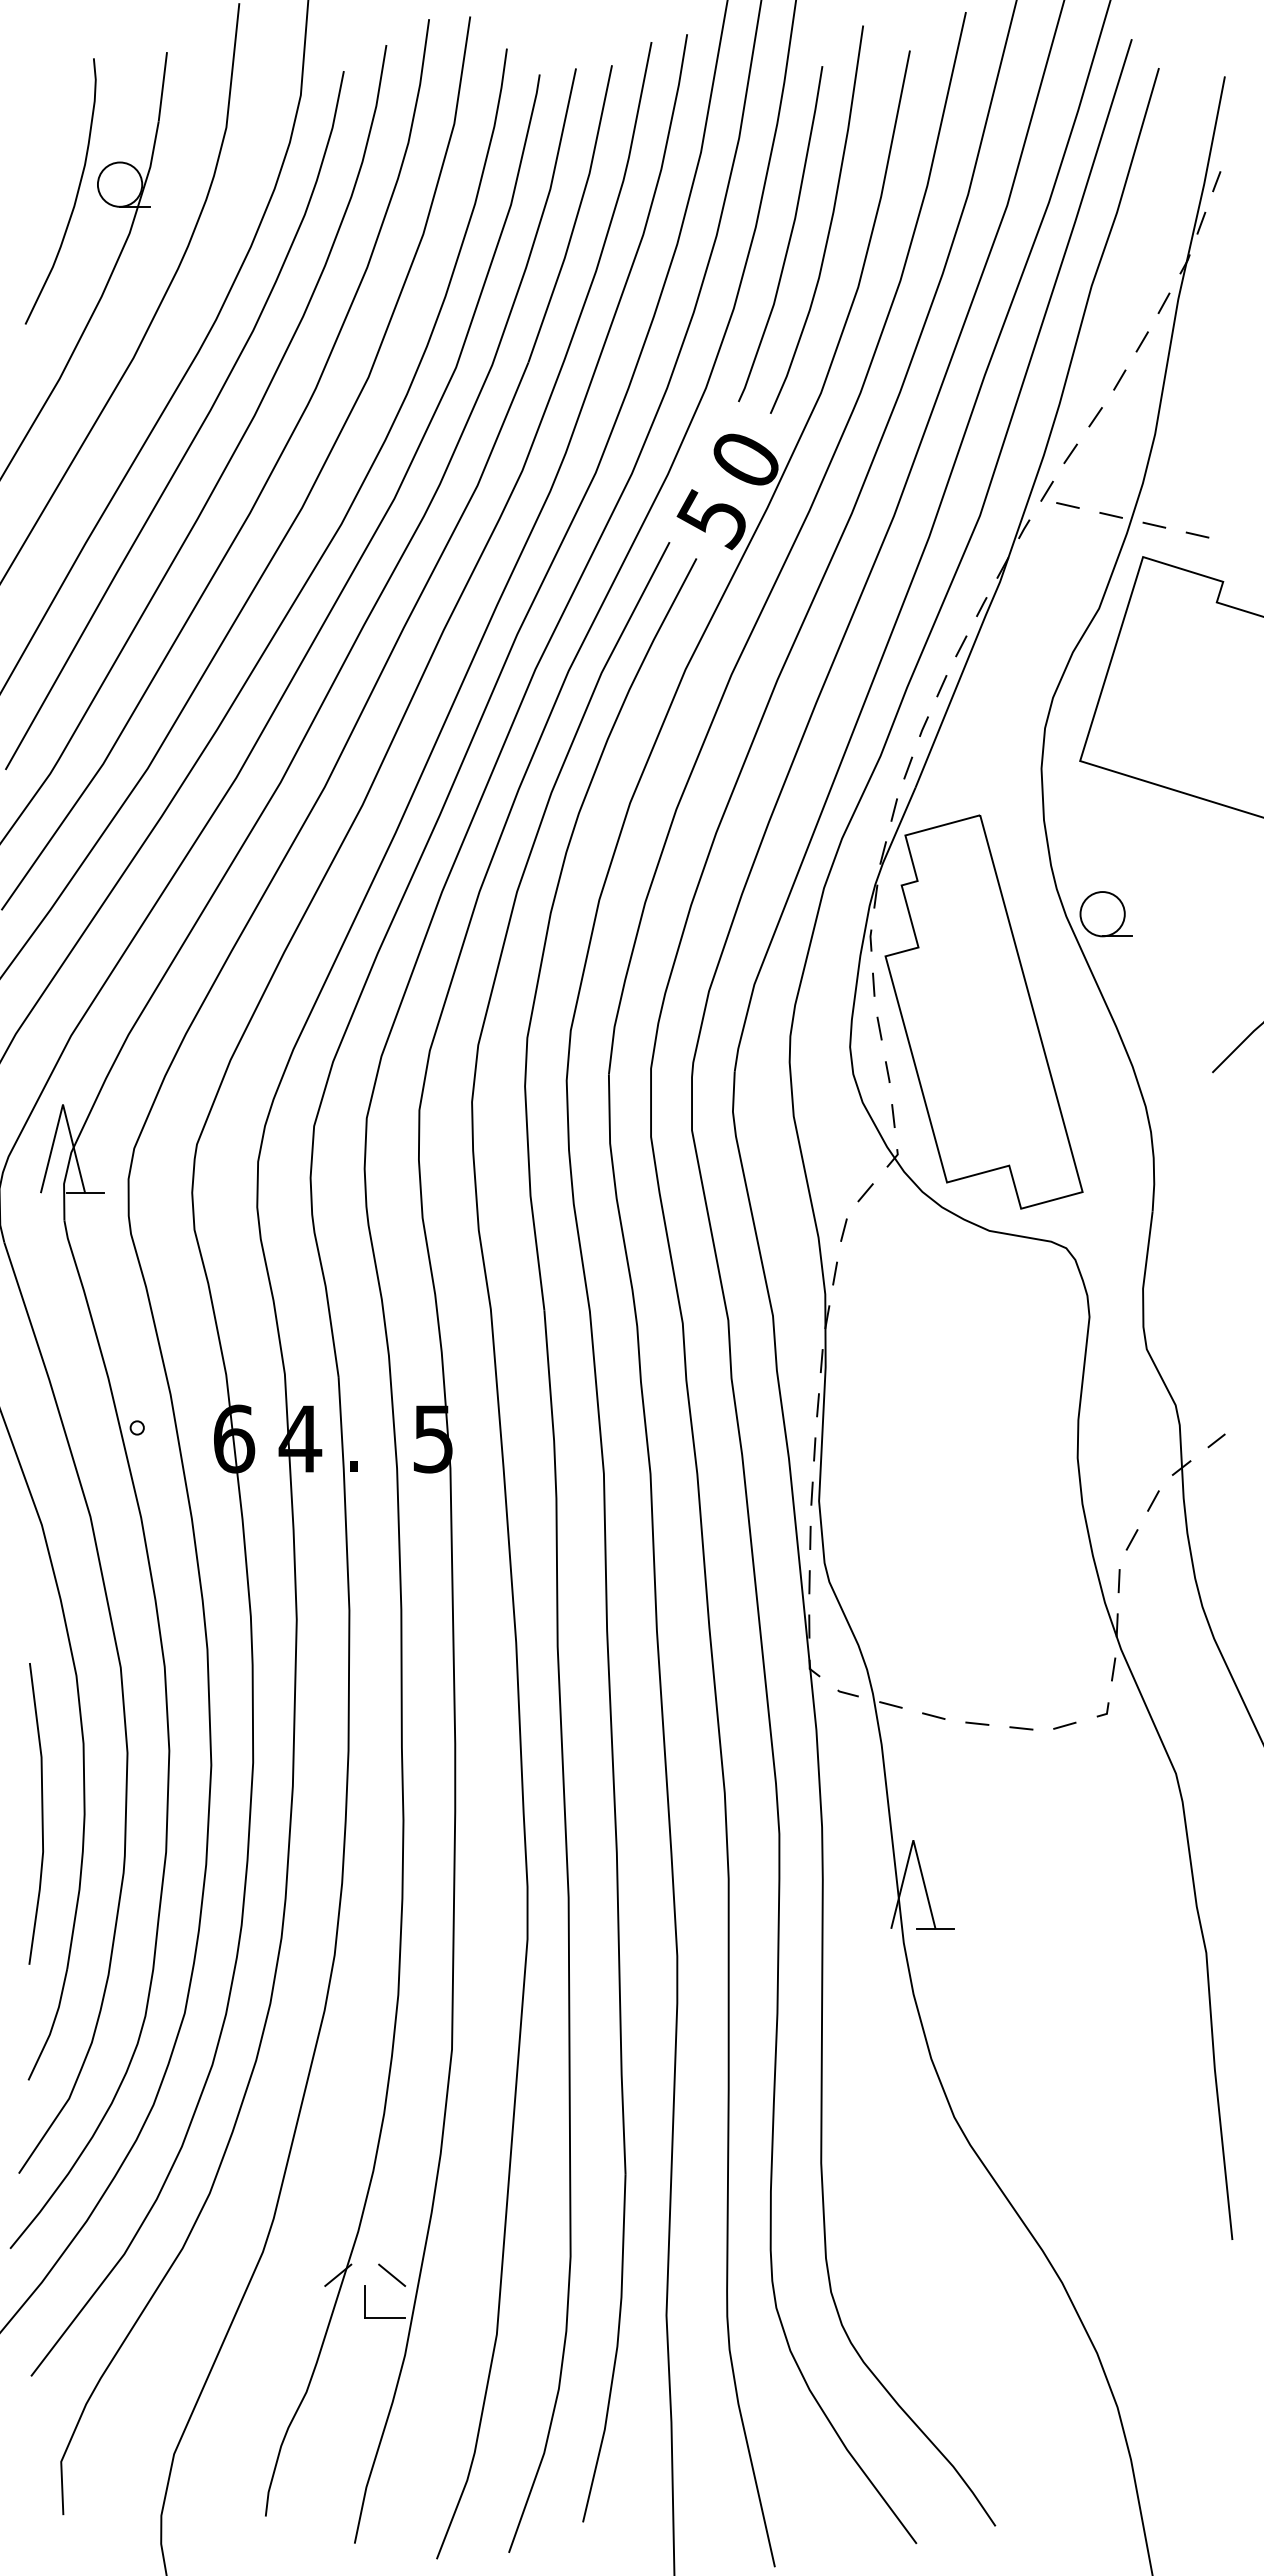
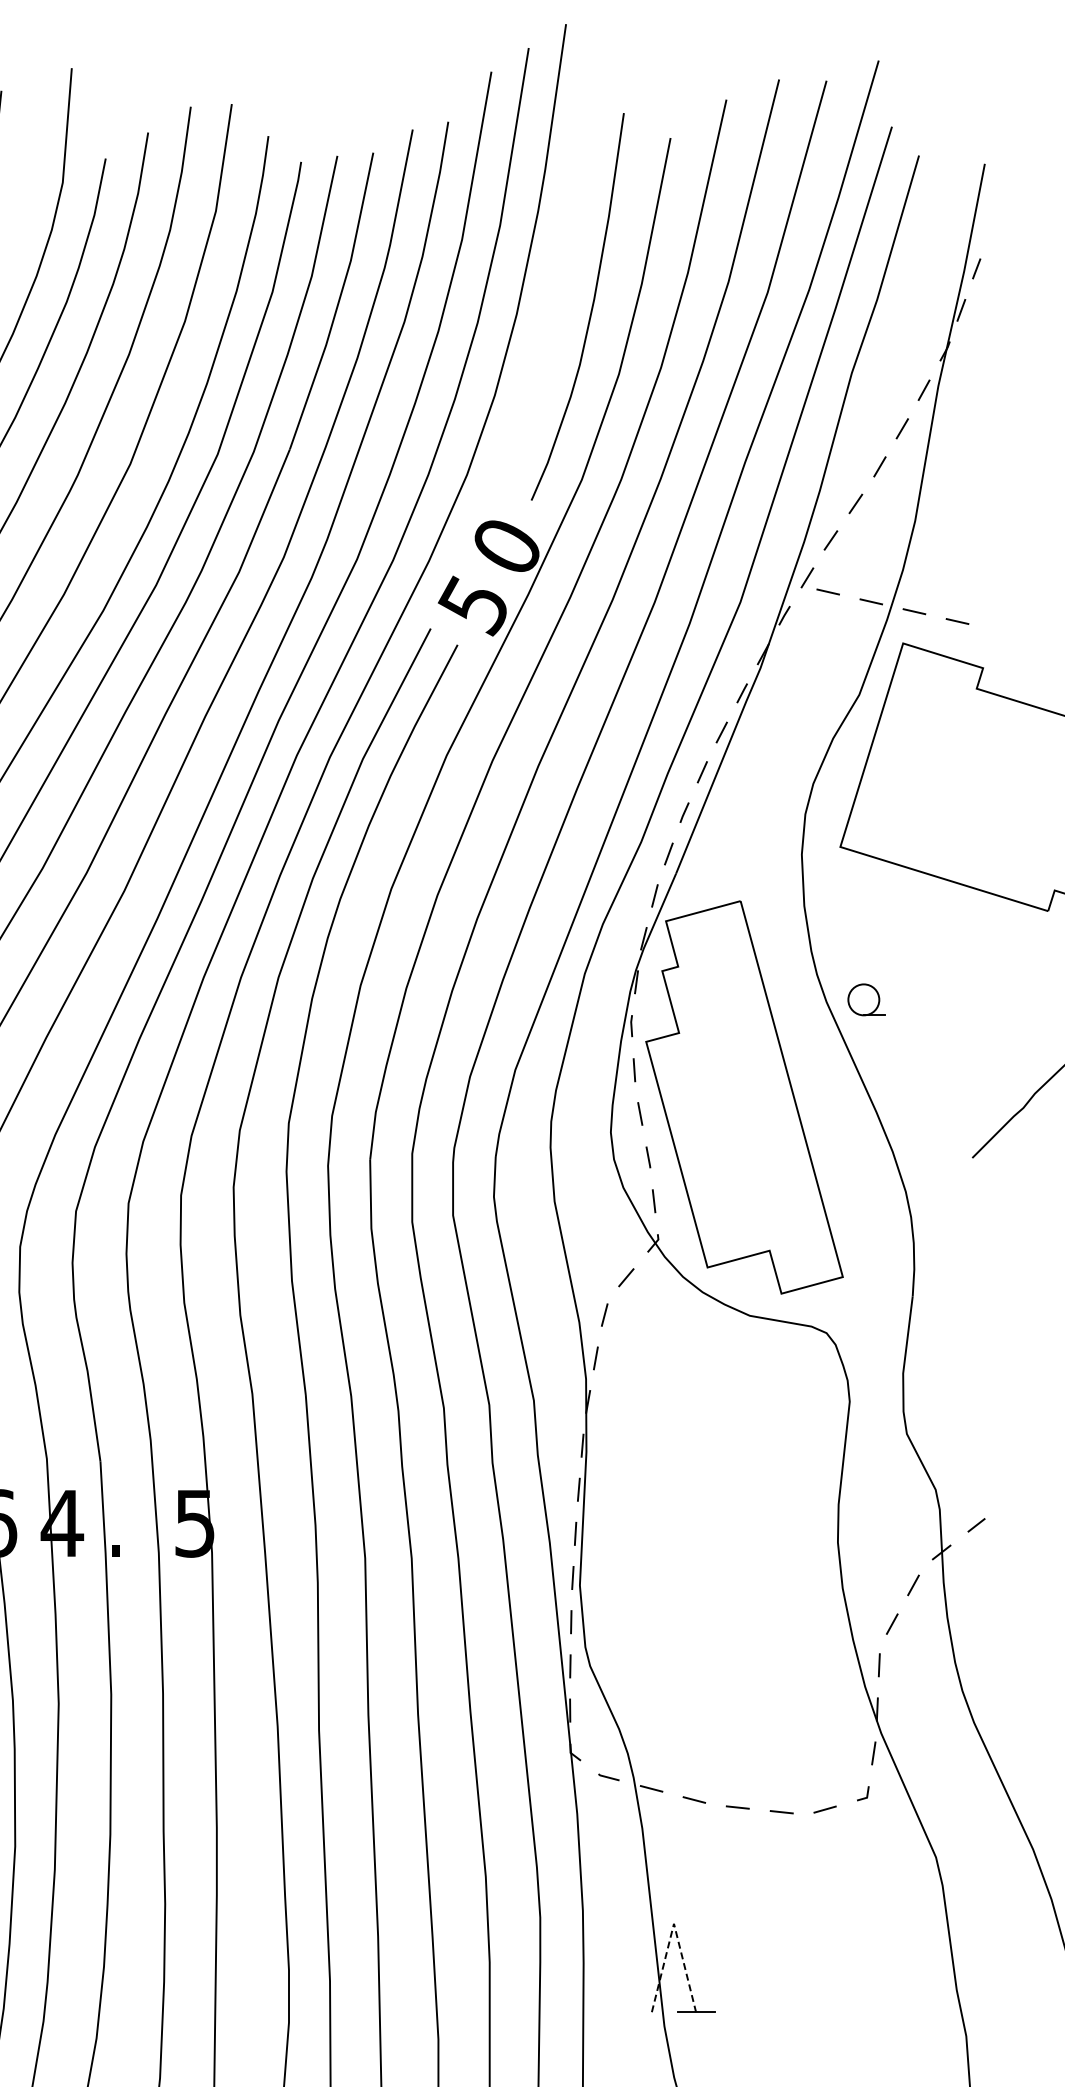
curve: (789, 236) -> (550, 323), removed
part: (1105, 914) -> (865, 1000), size x0.7
line: (913, 1840) -> (674, 1924), solid -> dashed

